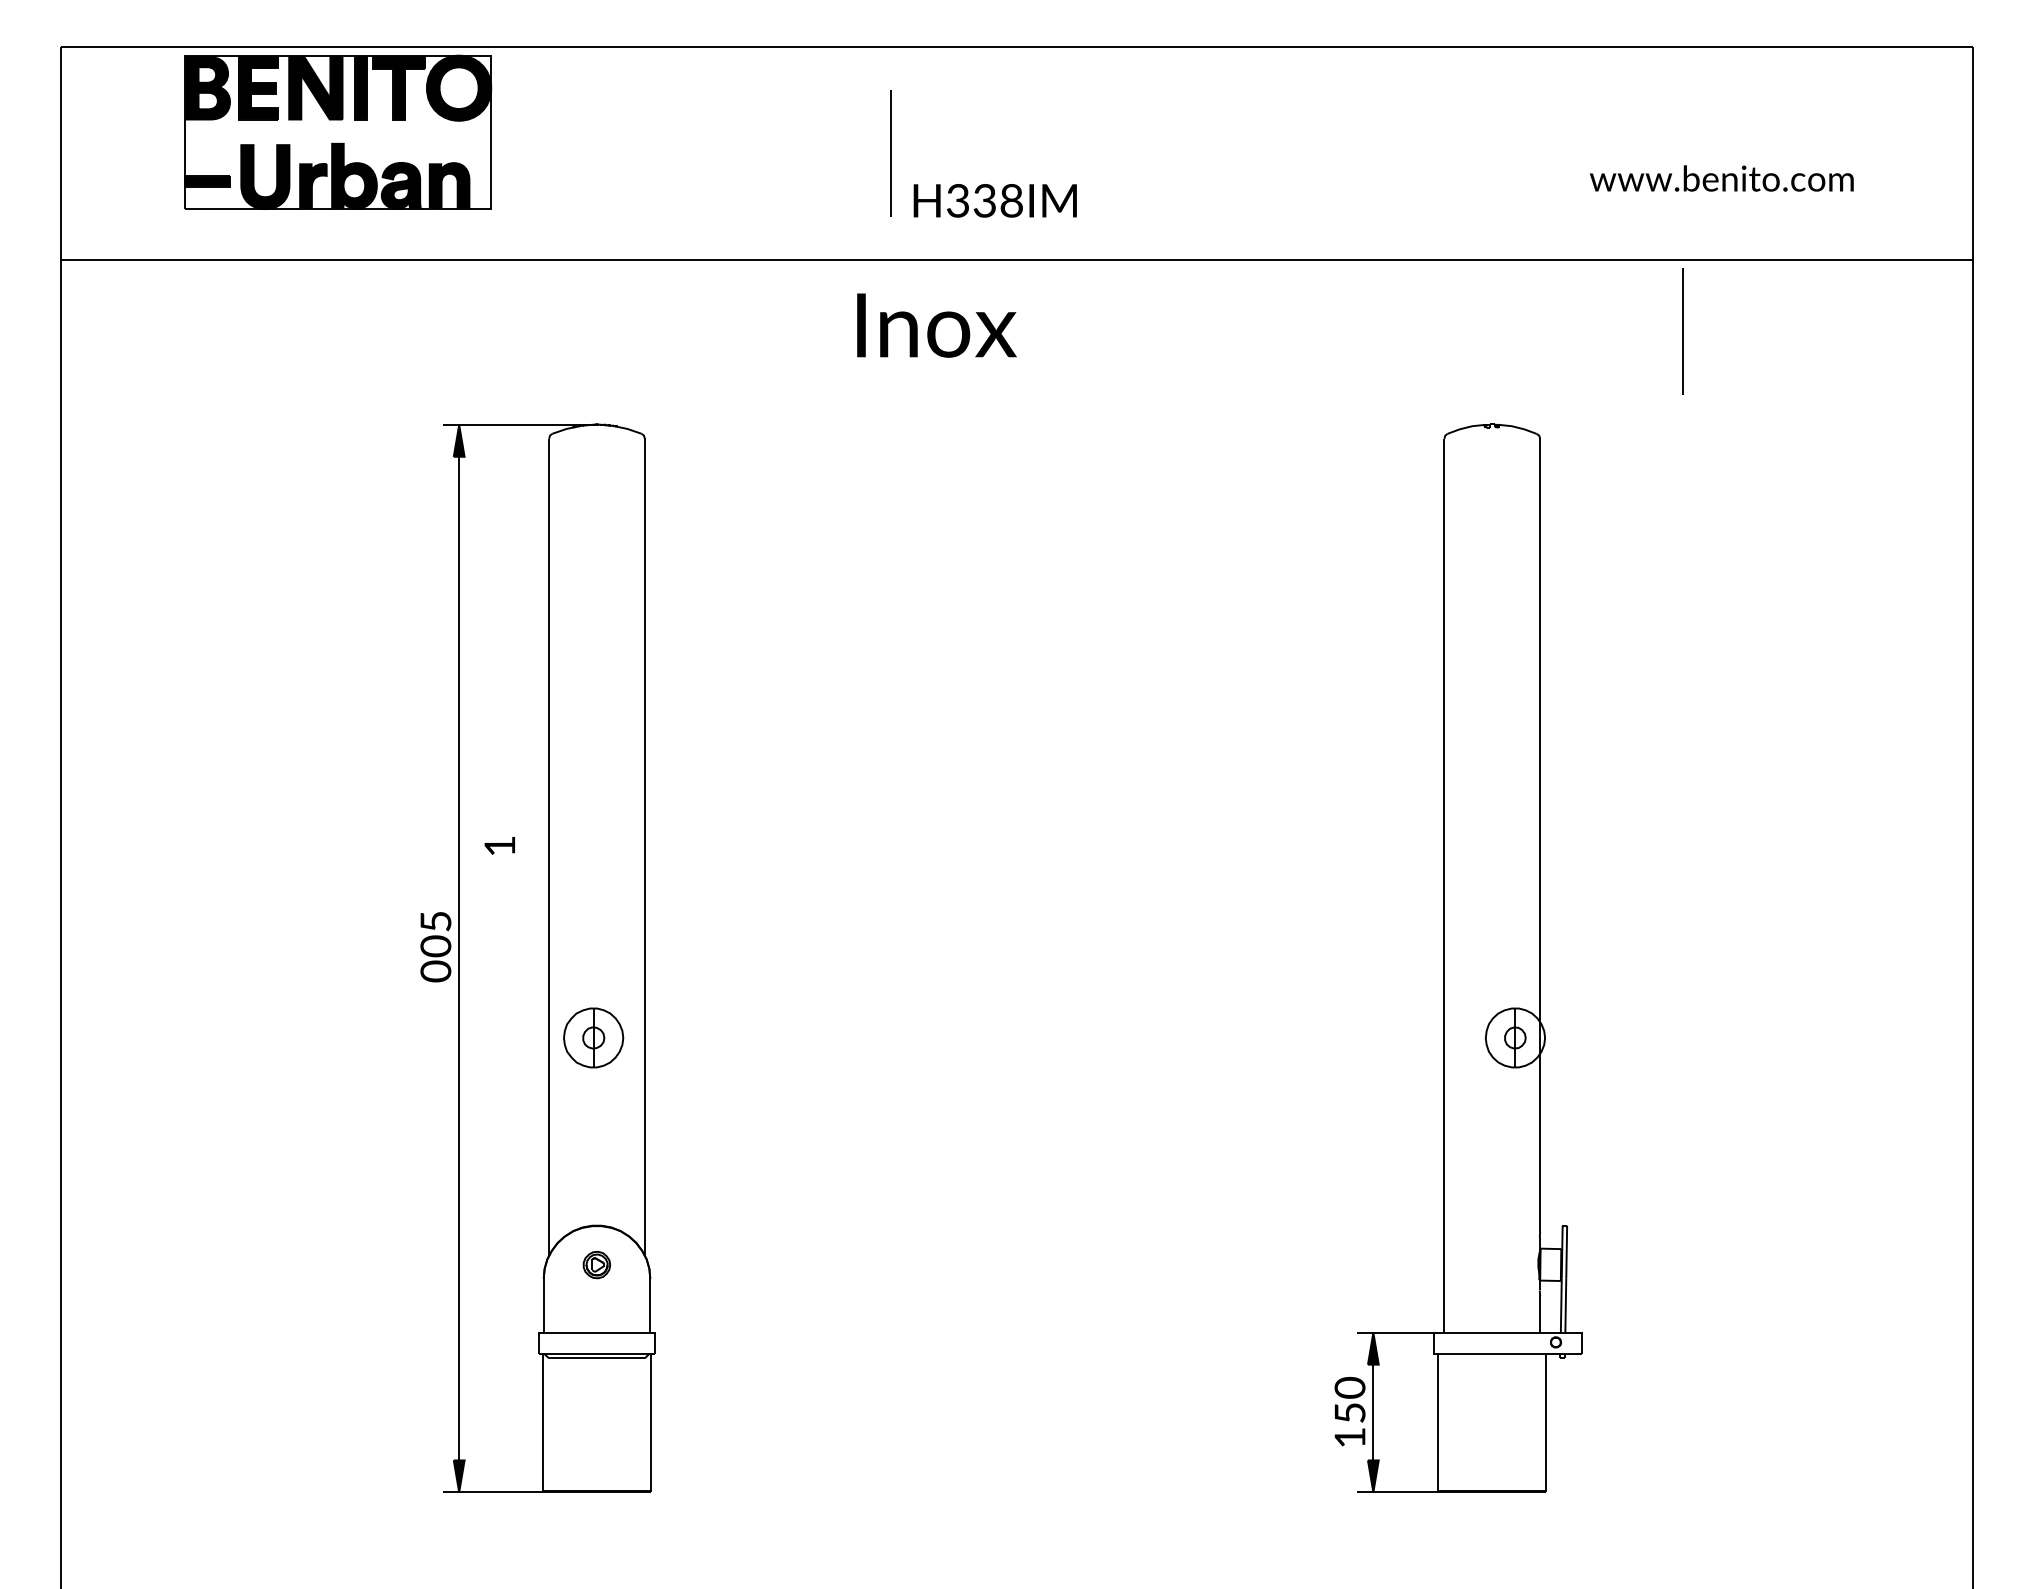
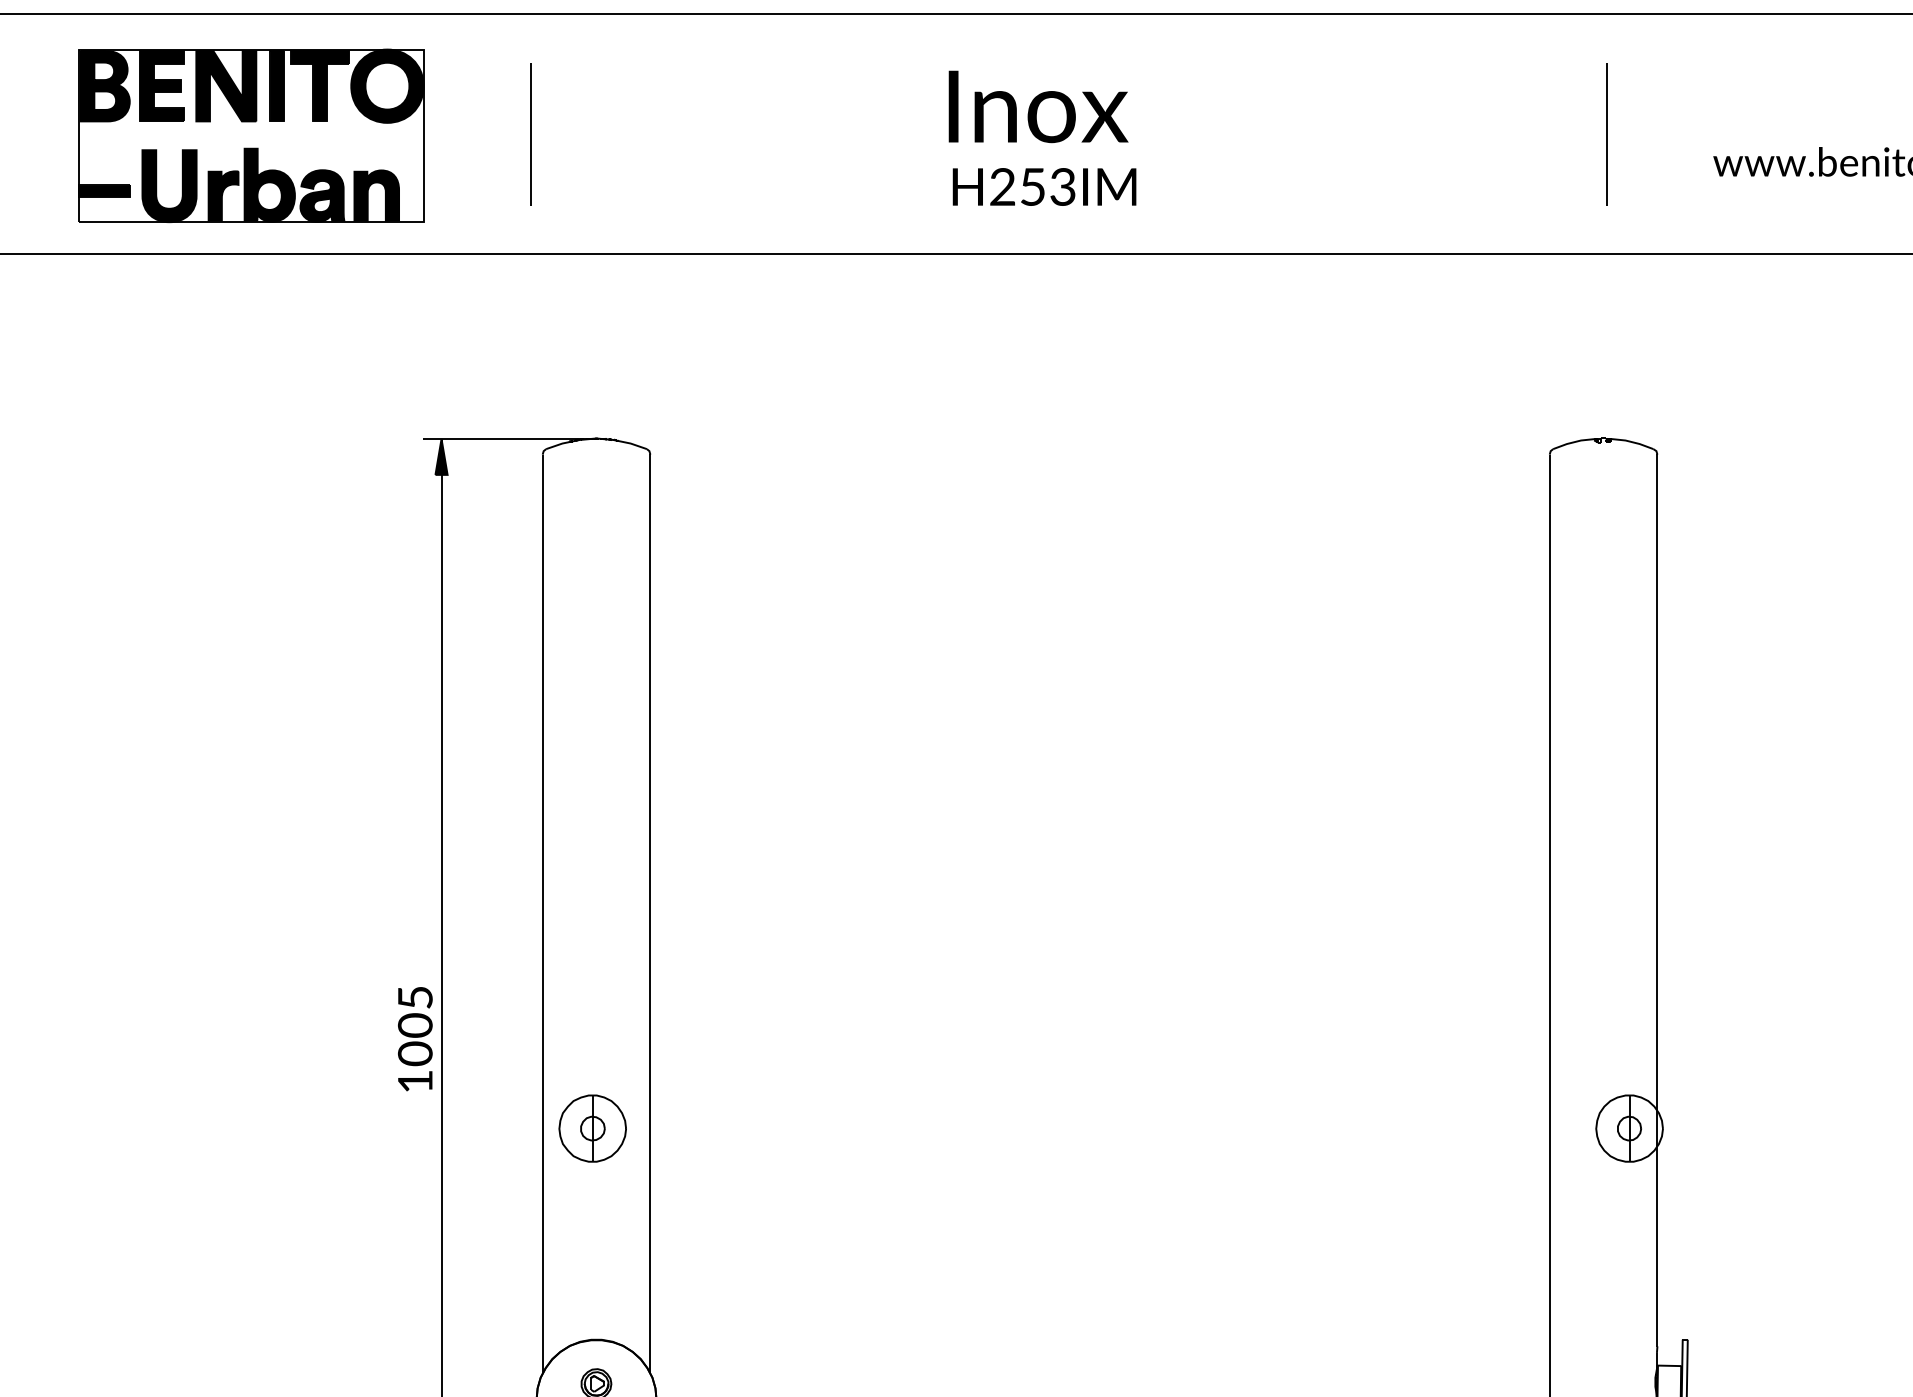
part: (338, 131) -> (251, 134), moved
line: (890, 153) -> (530, 133), moved
text: (984, 200) -> (1032, 186), H338IM -> H253IM
text: (936, 325) -> (1038, 106), moved
line: (1682, 331) -> (1606, 133), moved
text: (499, 845) -> (414, 1080), moved

